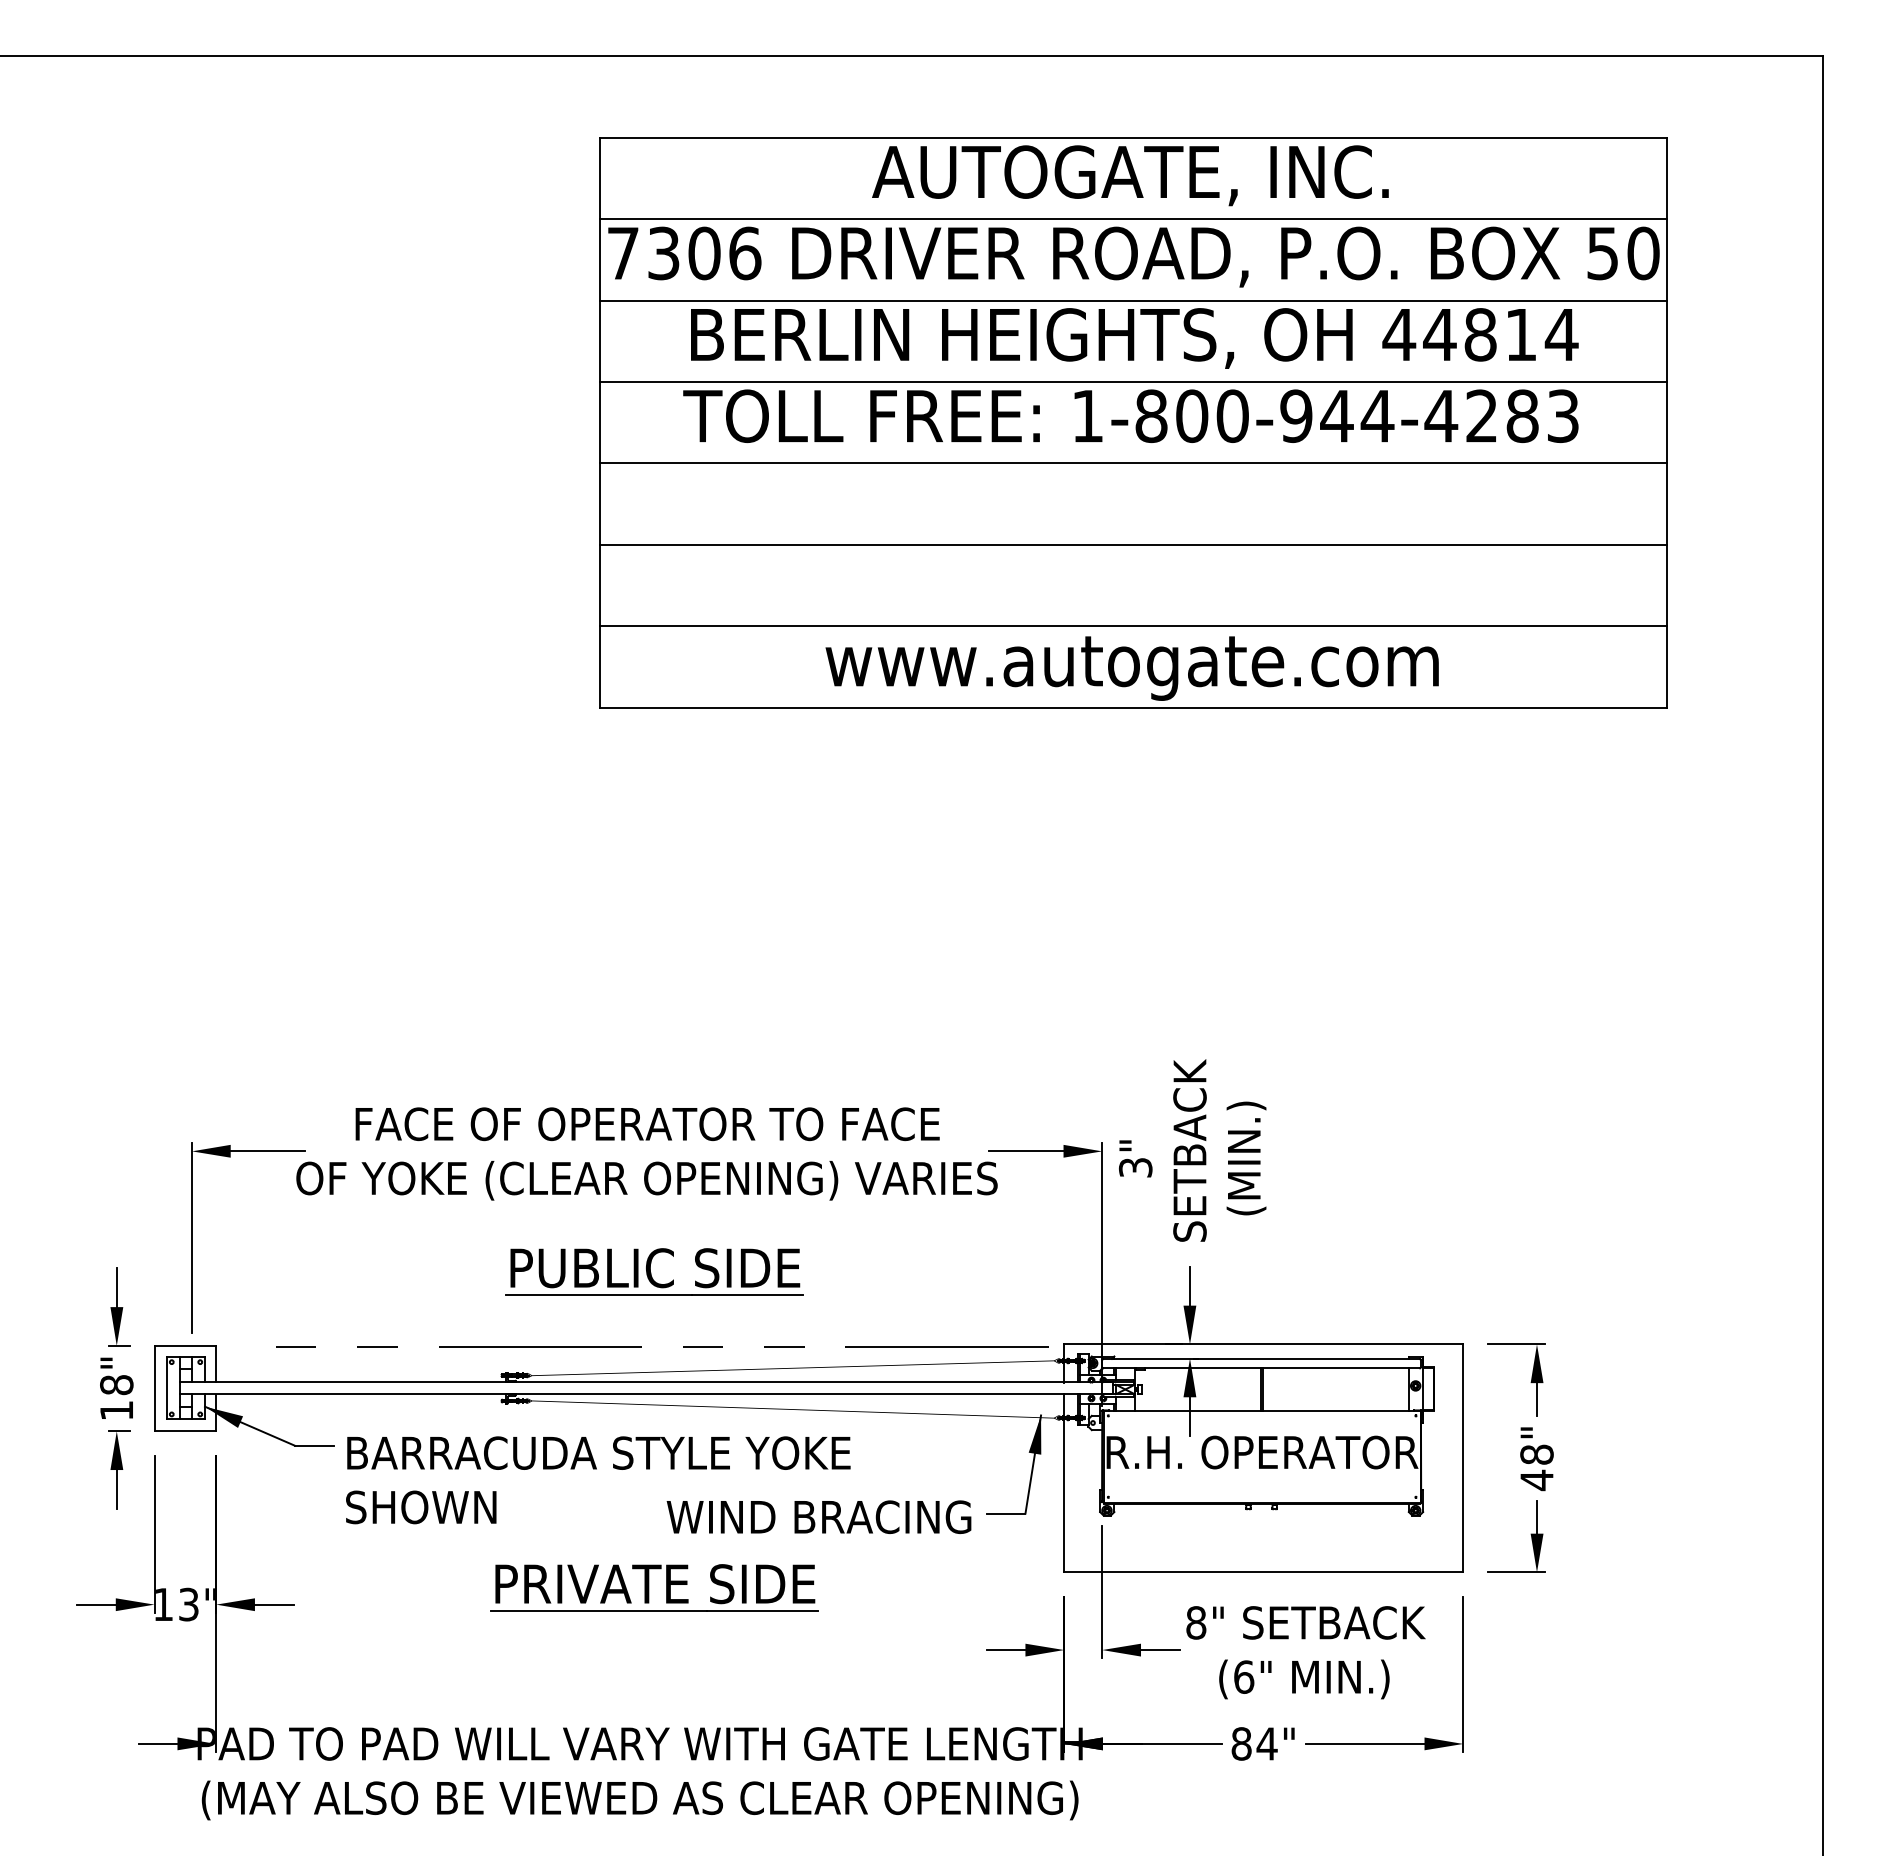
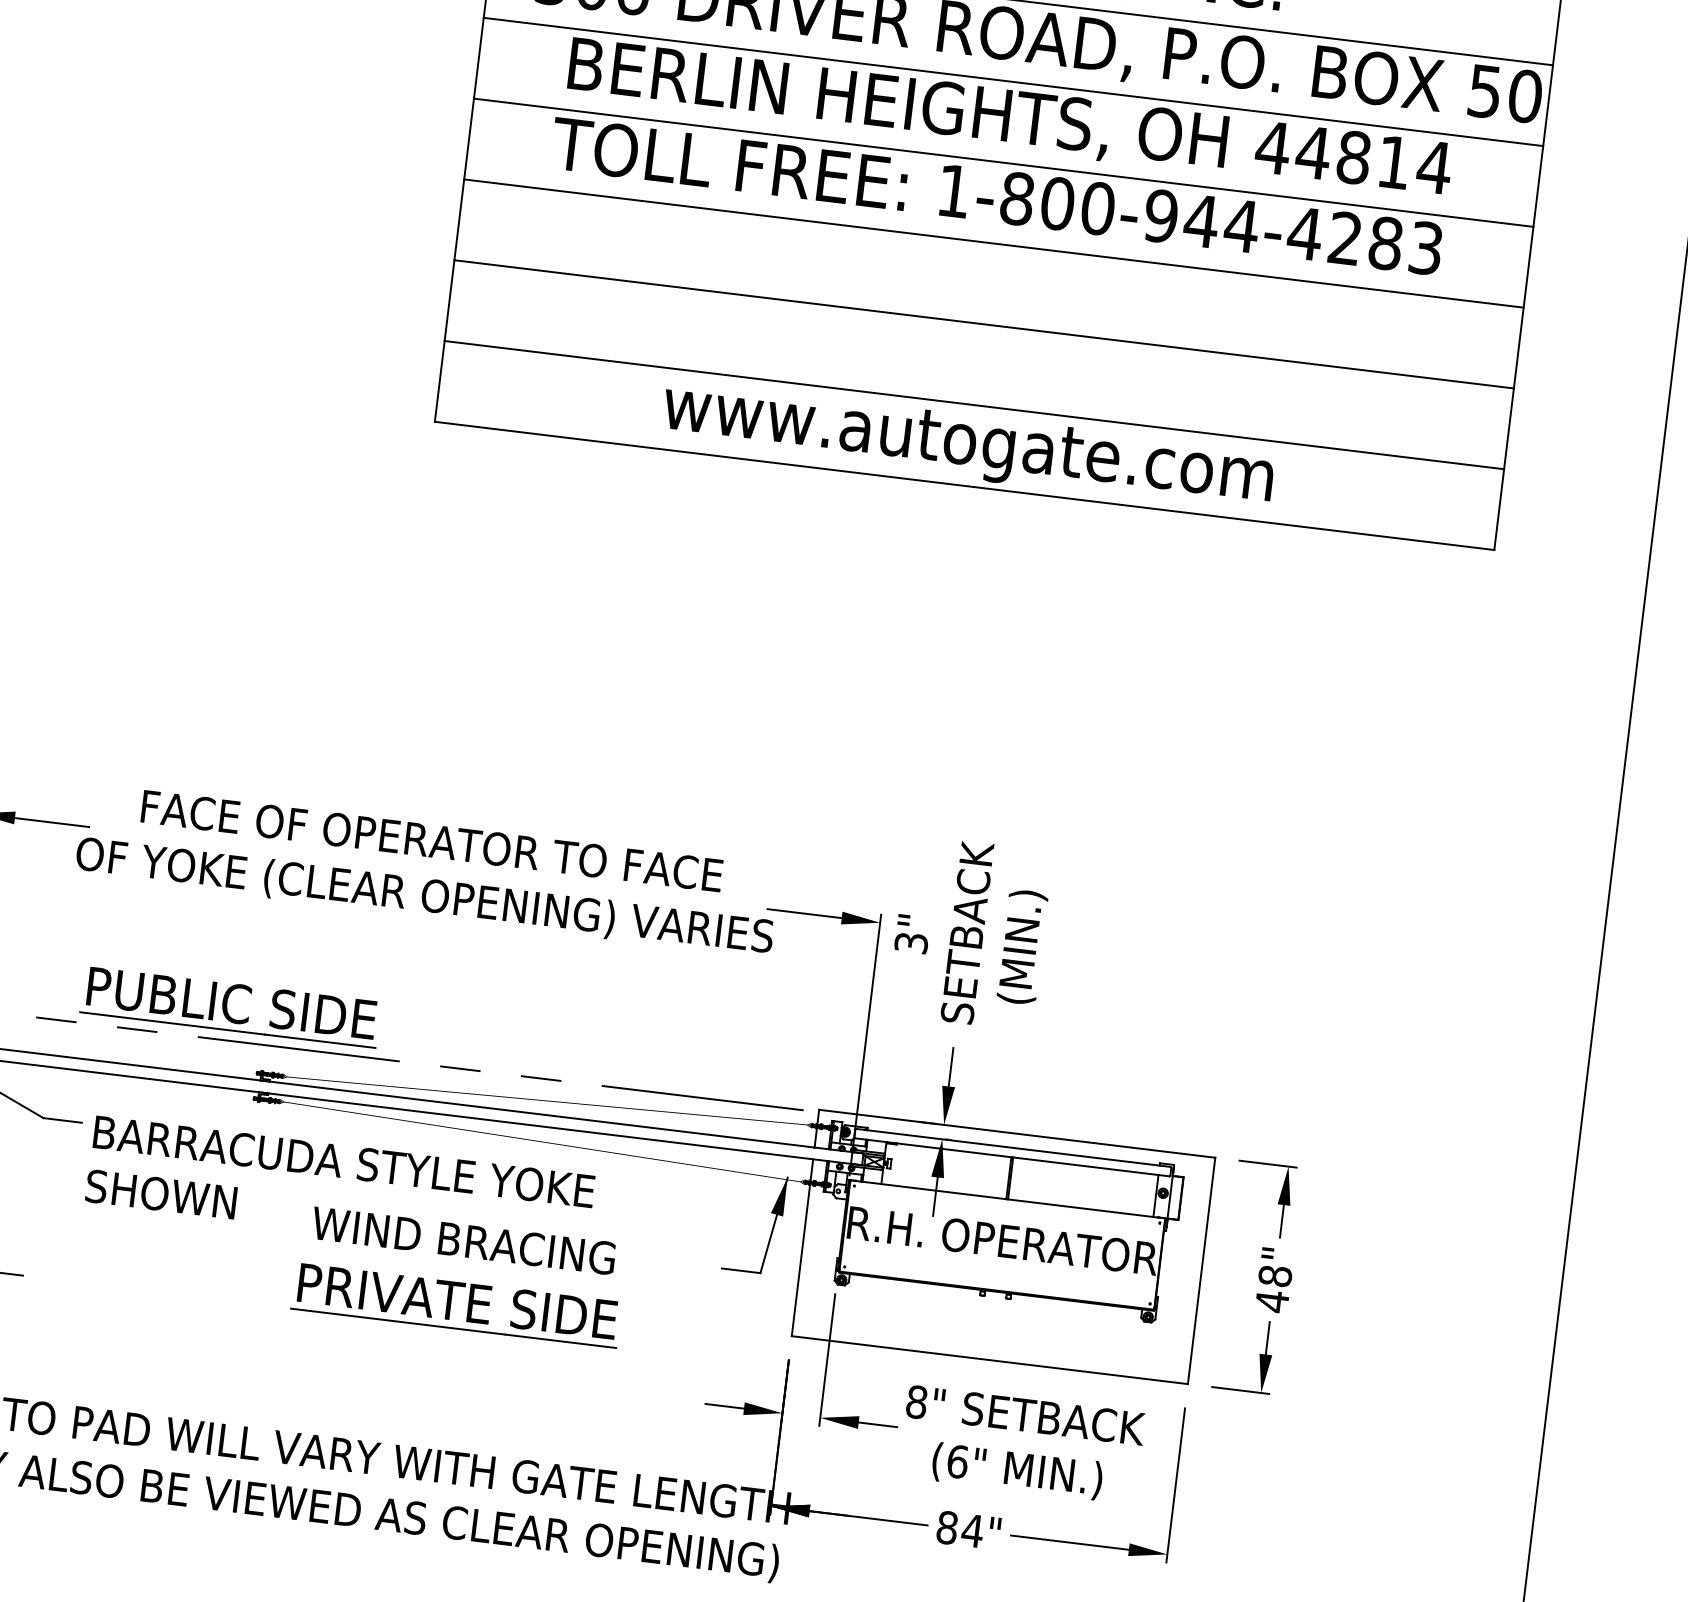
part: (654, 1271) -> (230, 1006), moved
text: (818, 1516) -> (463, 1240), moved
part: (654, 1587) -> (456, 1304), moved

